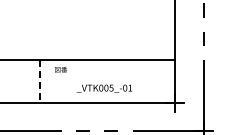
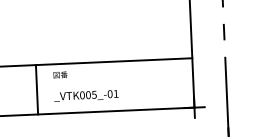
line: (40, 82) -> (37, 90), dashed -> solid
text: (104, 88) -> (86, 95), moved

